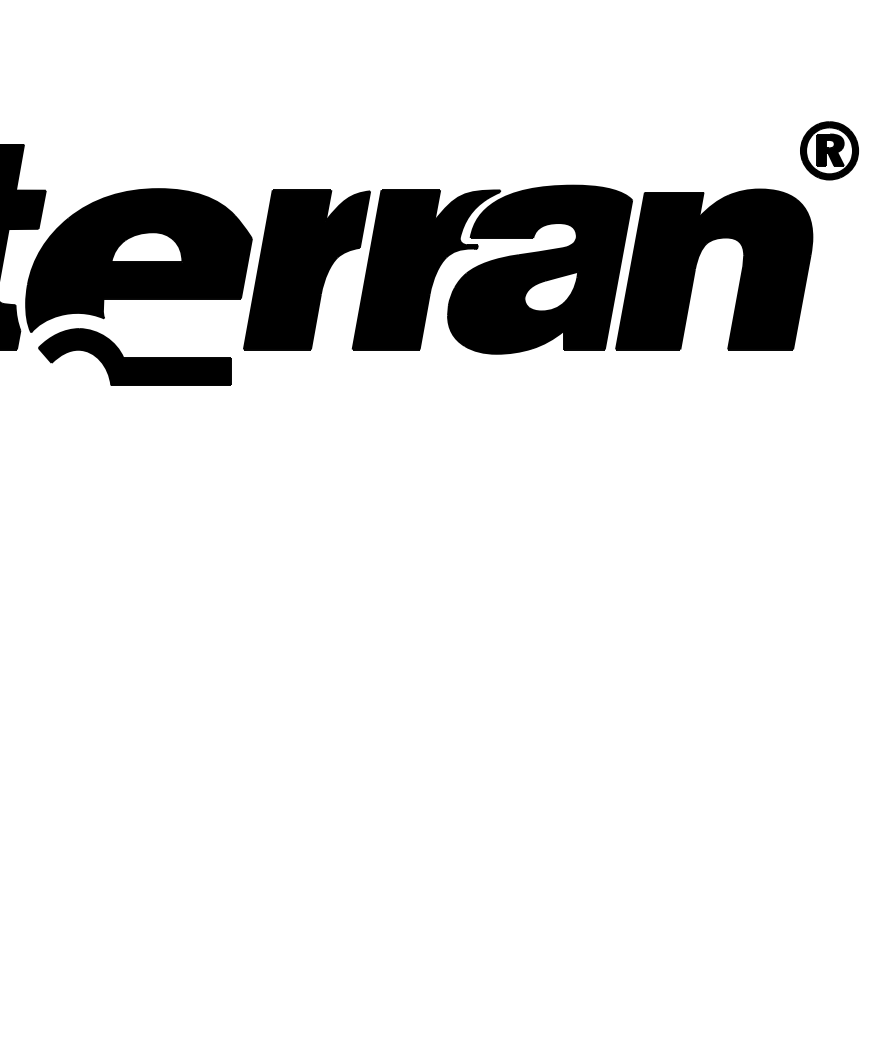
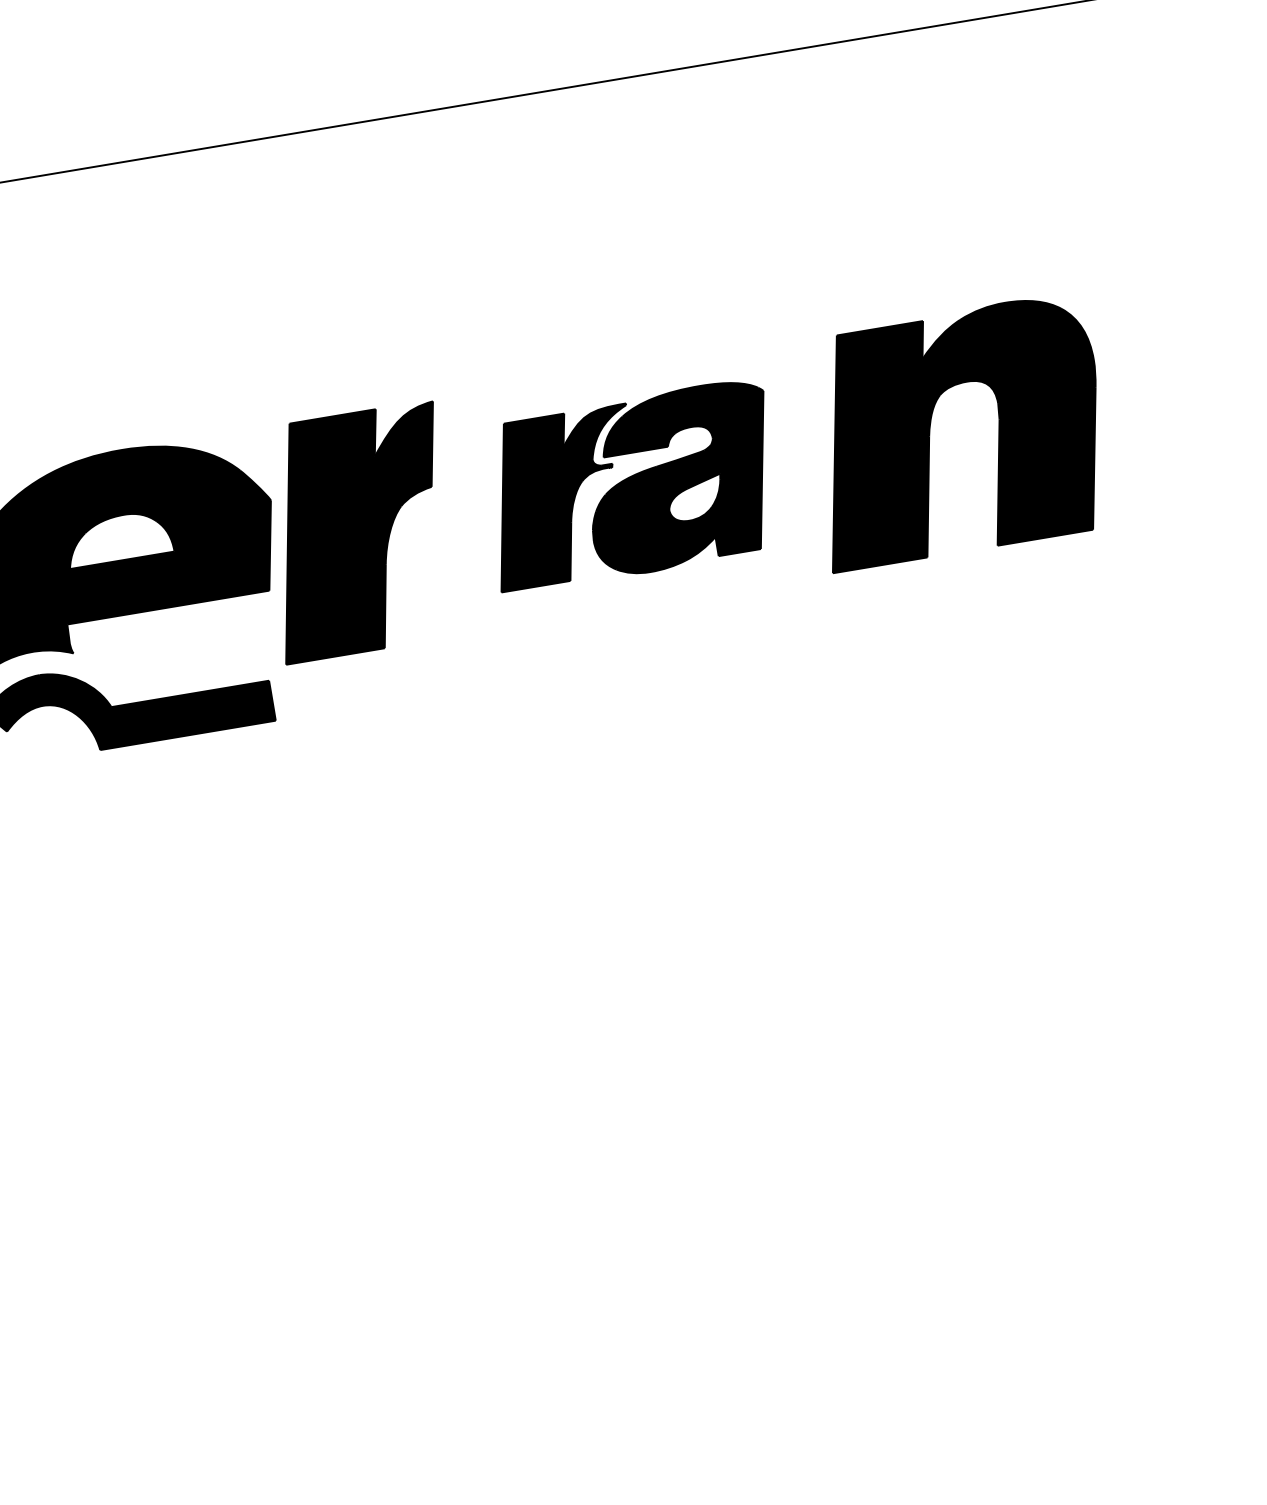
part: (829, 150) -> (1097, 228), removed
part: (491, 269) -> (630, 486), size x0.7

